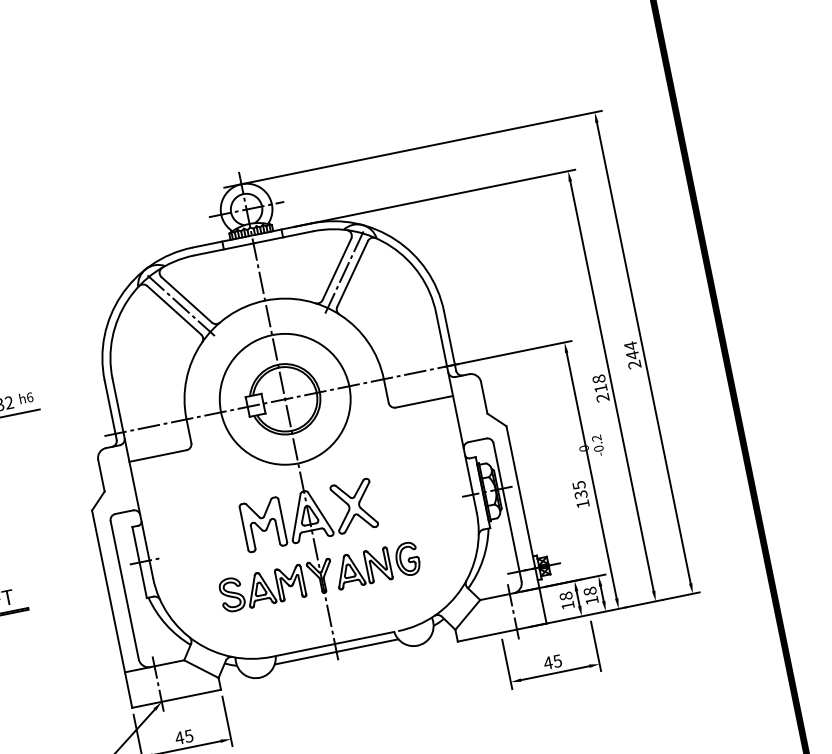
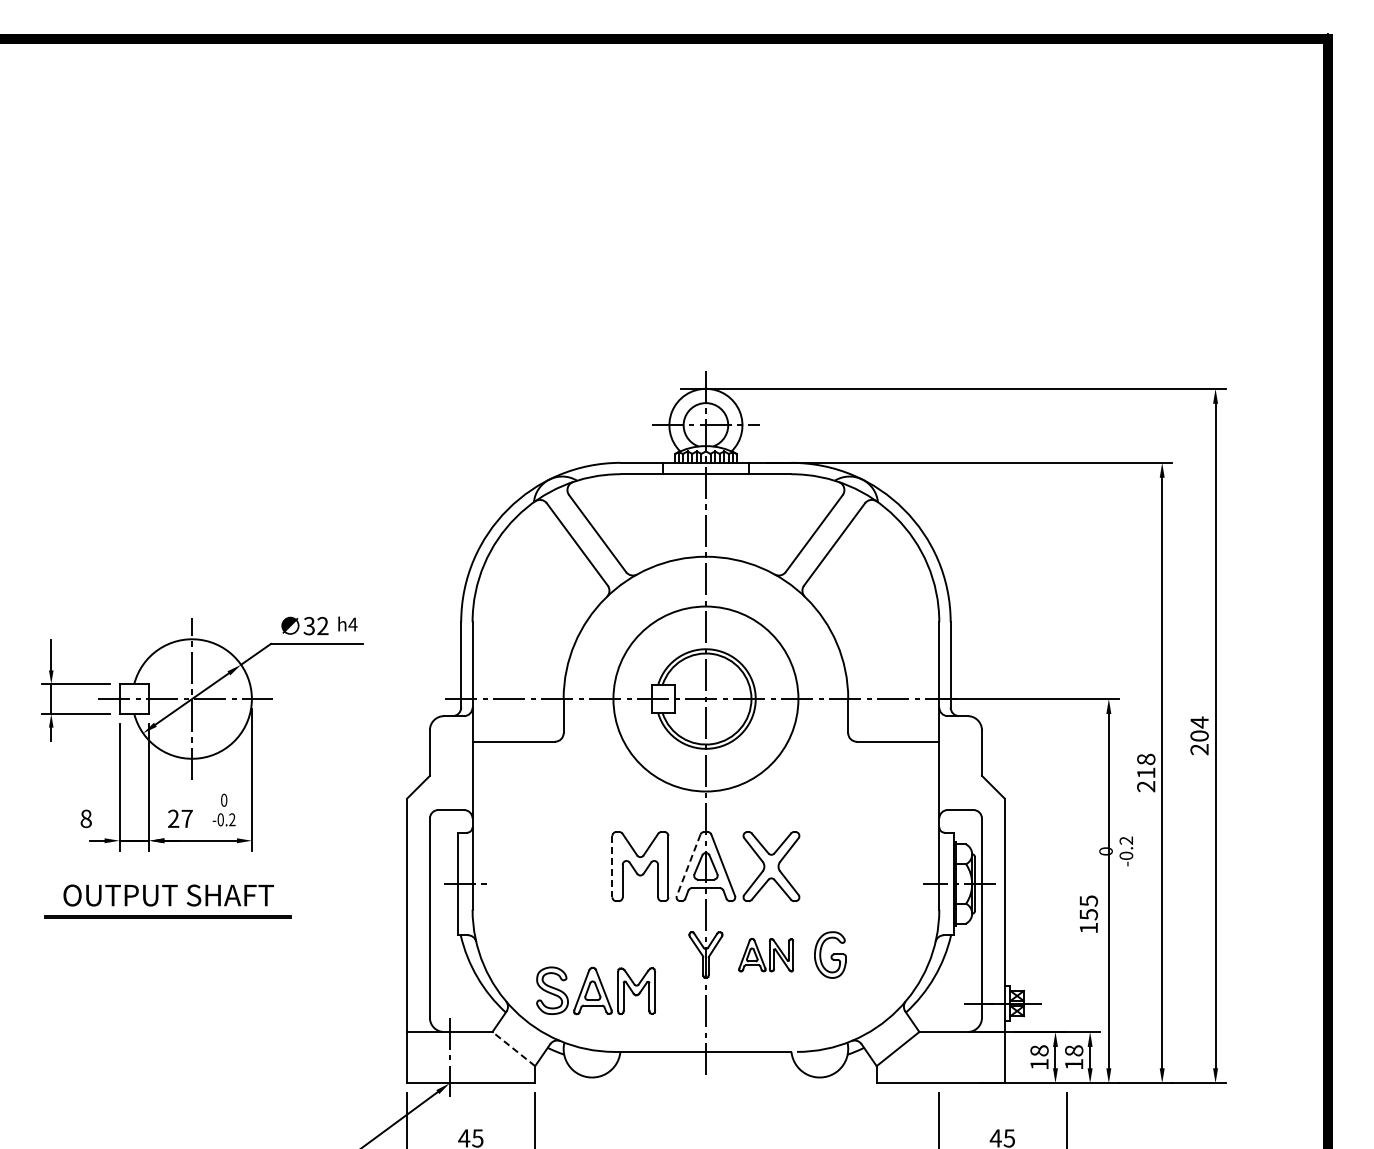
line: (344, 271) -> (824, 538), removed
line: (179, 304) -> (586, 538), removed
text: (632, 355) -> (1199, 736), 244 -> 204
text: (29, 397) -> (352, 624), h6 -> h4
text: (580, 494) -> (1088, 914), 135 -> 155
line: (296, 517) -> (688, 865), solid -> dashed
line: (244, 528) -> (612, 866), solid -> dashed
part: (362, 568) -> (765, 955), size x0.7
part: (262, 588) -> (595, 990), moved
line: (513, 611) -> (962, 1057), removed
line: (336, 652) -> (705, 1063), removed
line: (201, 668) -> (513, 1048), solid -> dashed

